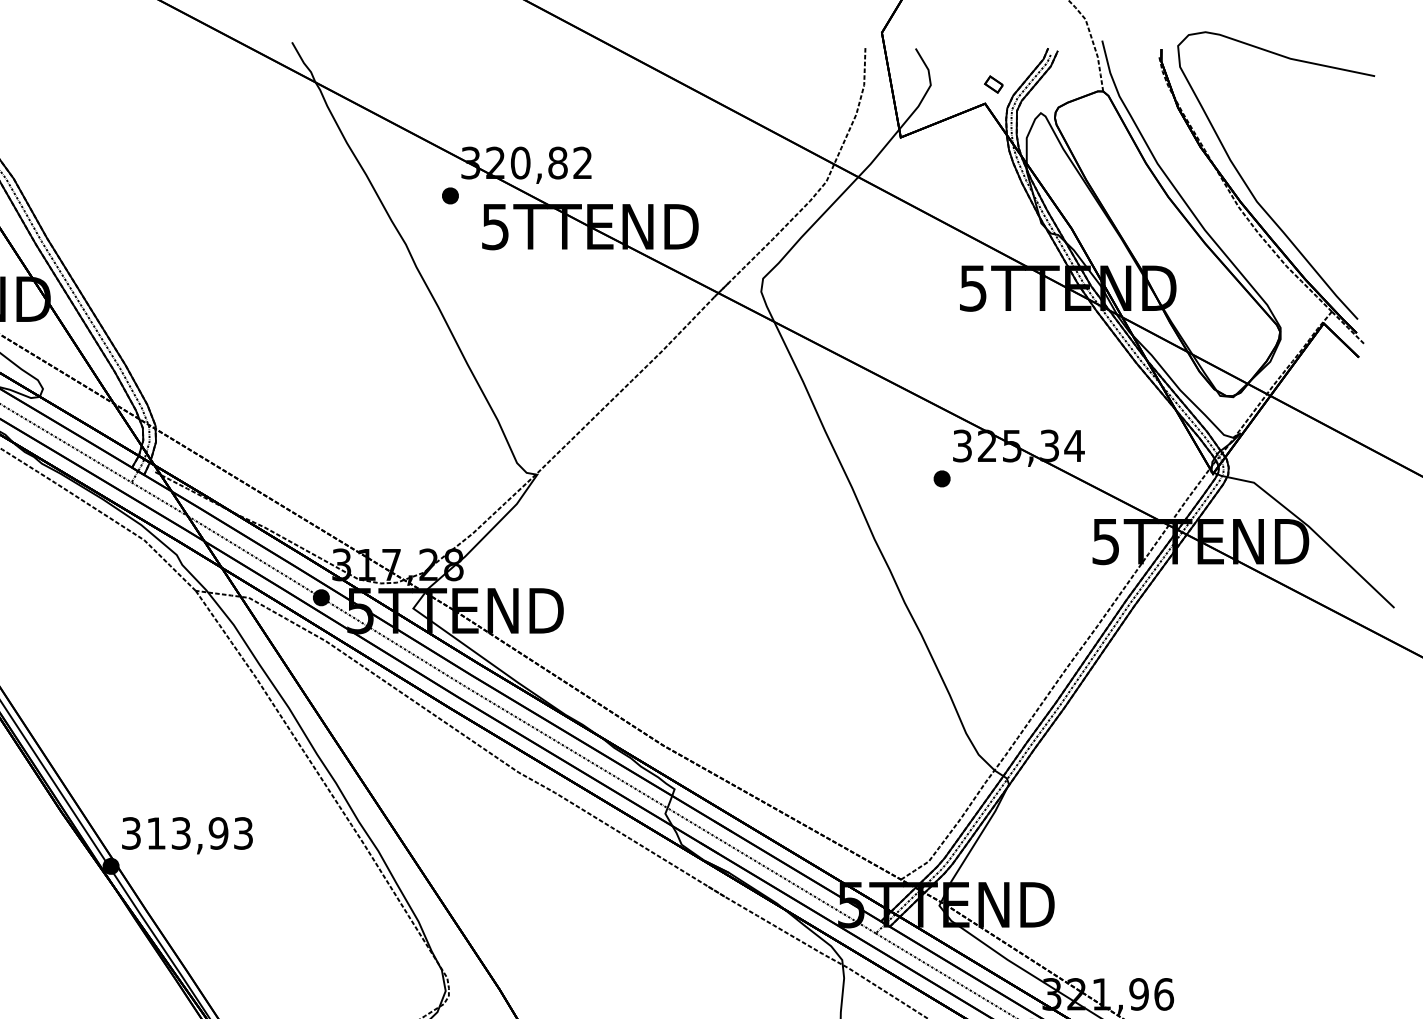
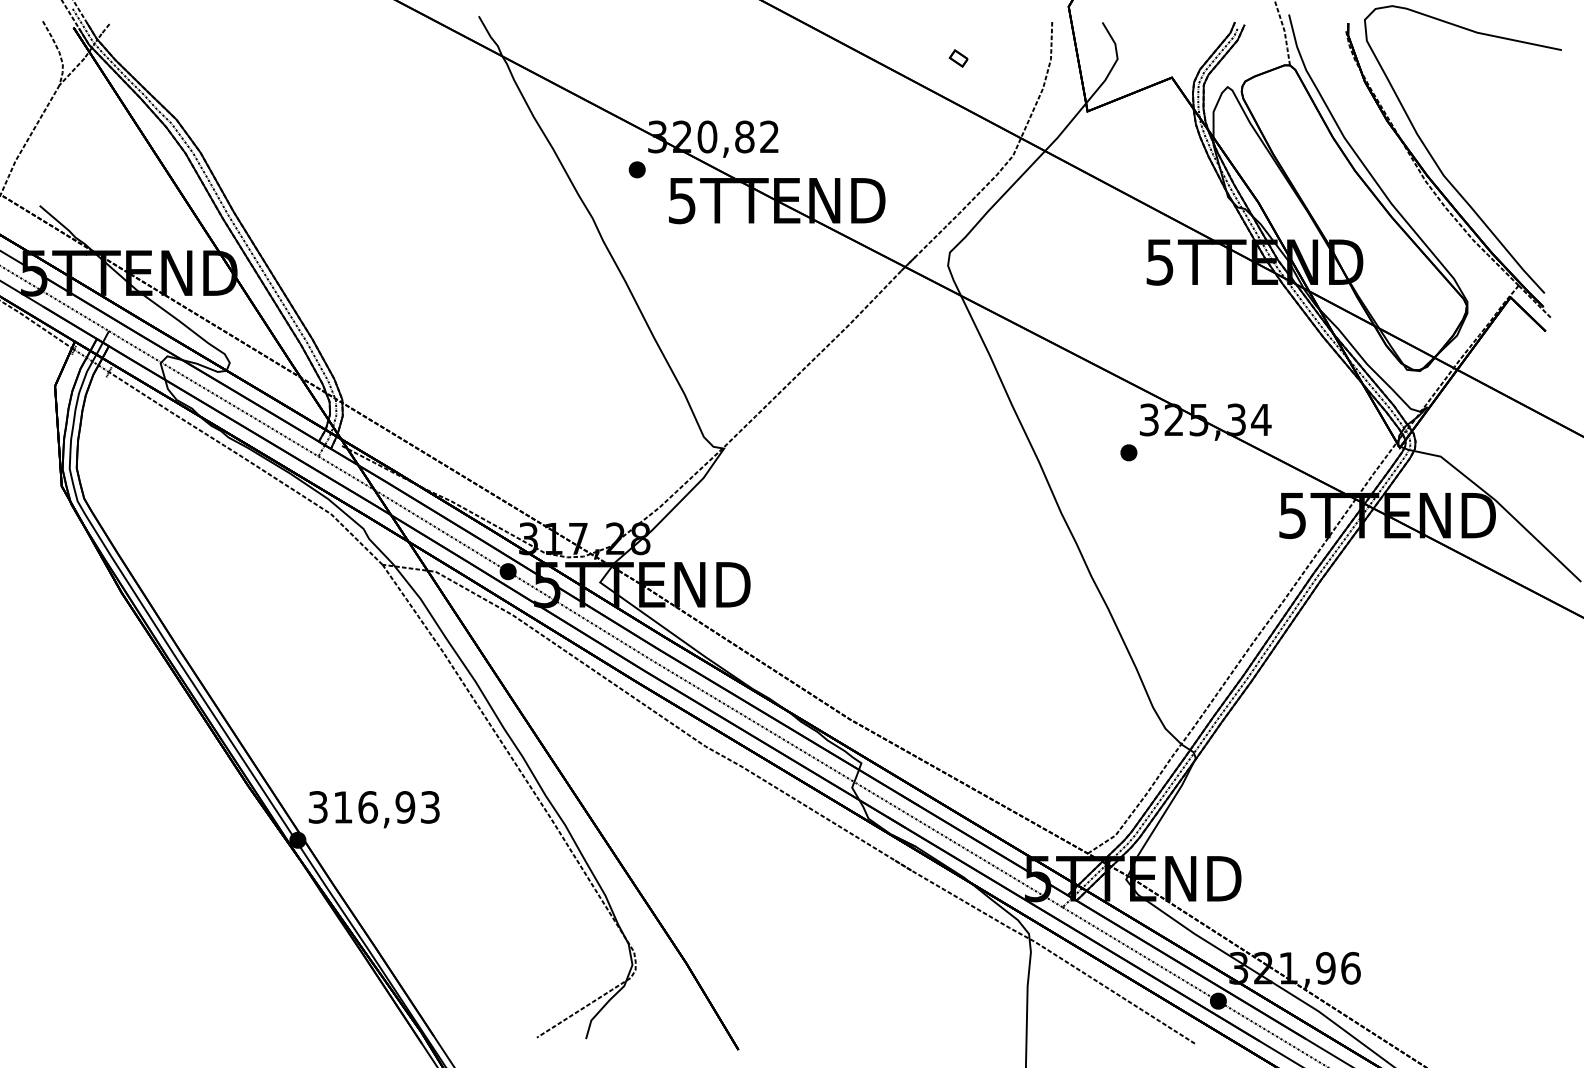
part: (993, 84) -> (958, 58), moved
text: (181, 833) -> (368, 807), 313,93 -> 316,93

